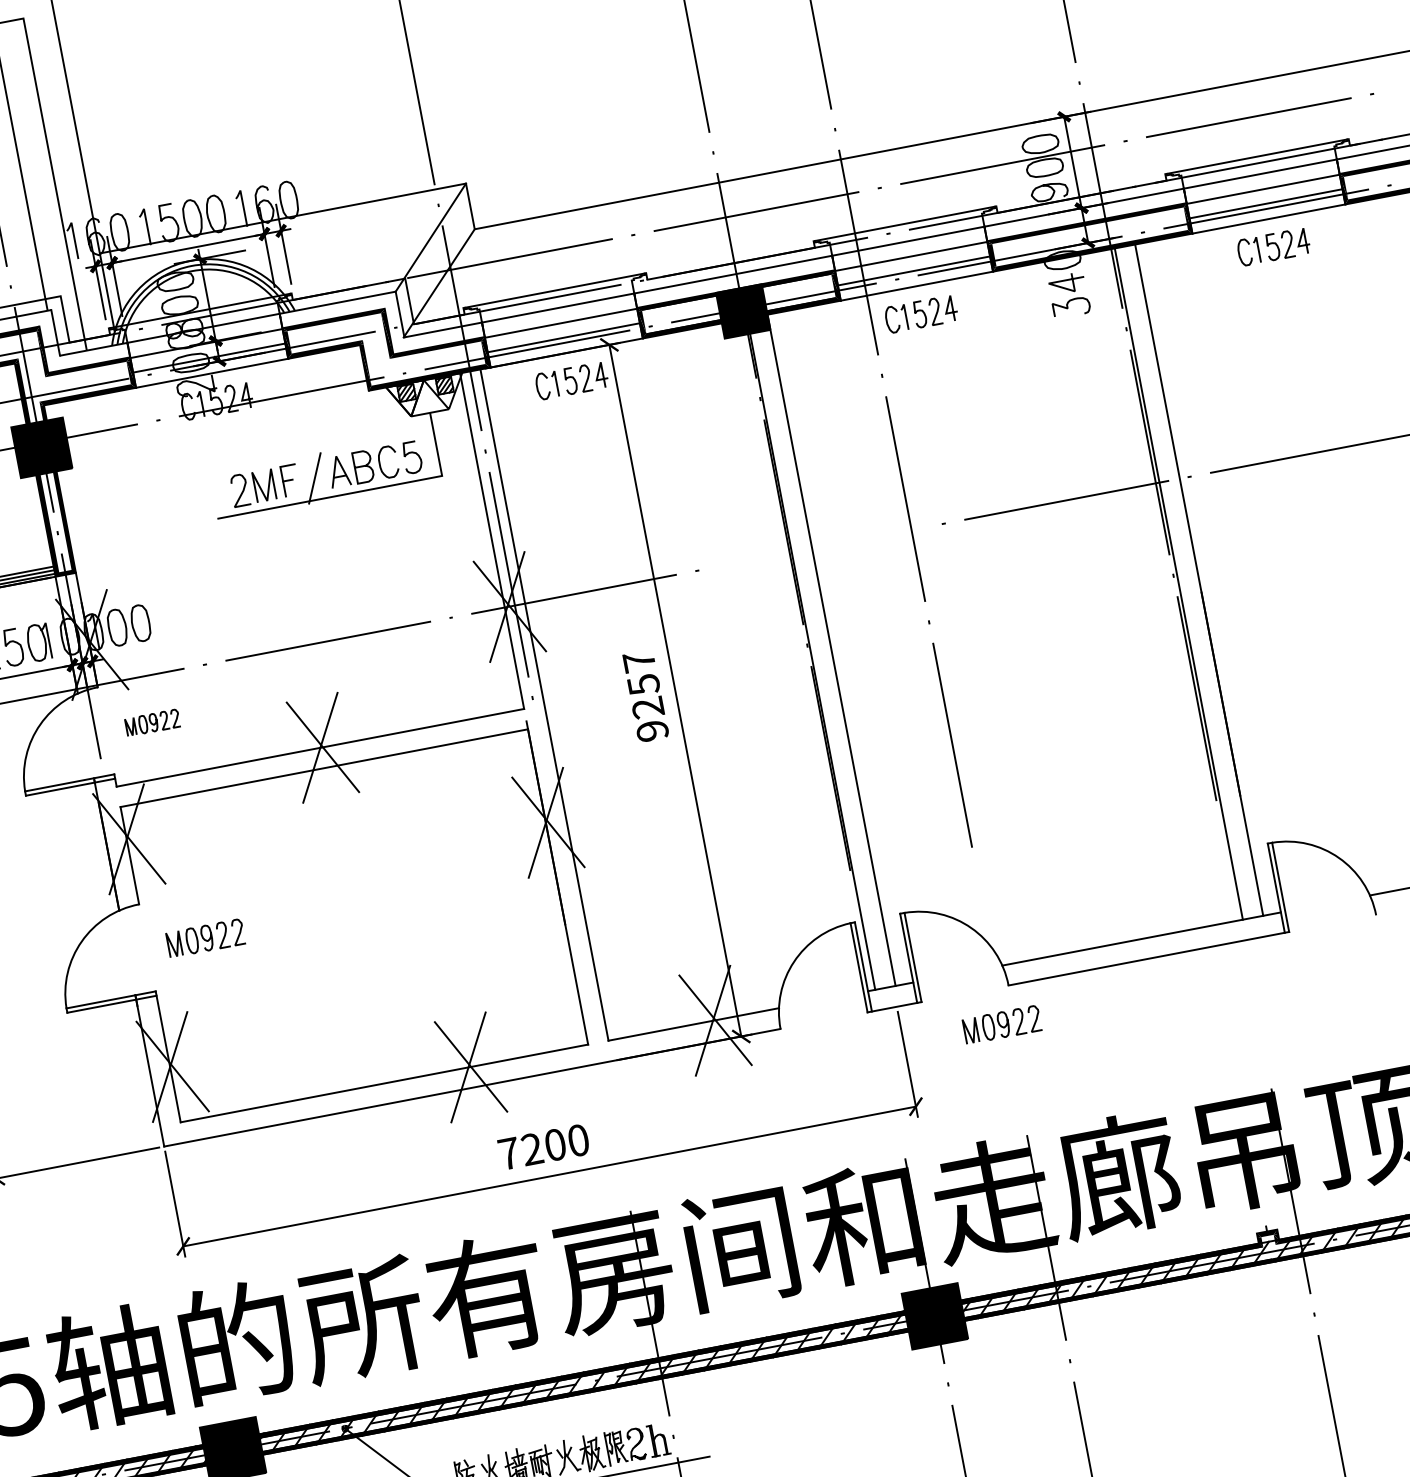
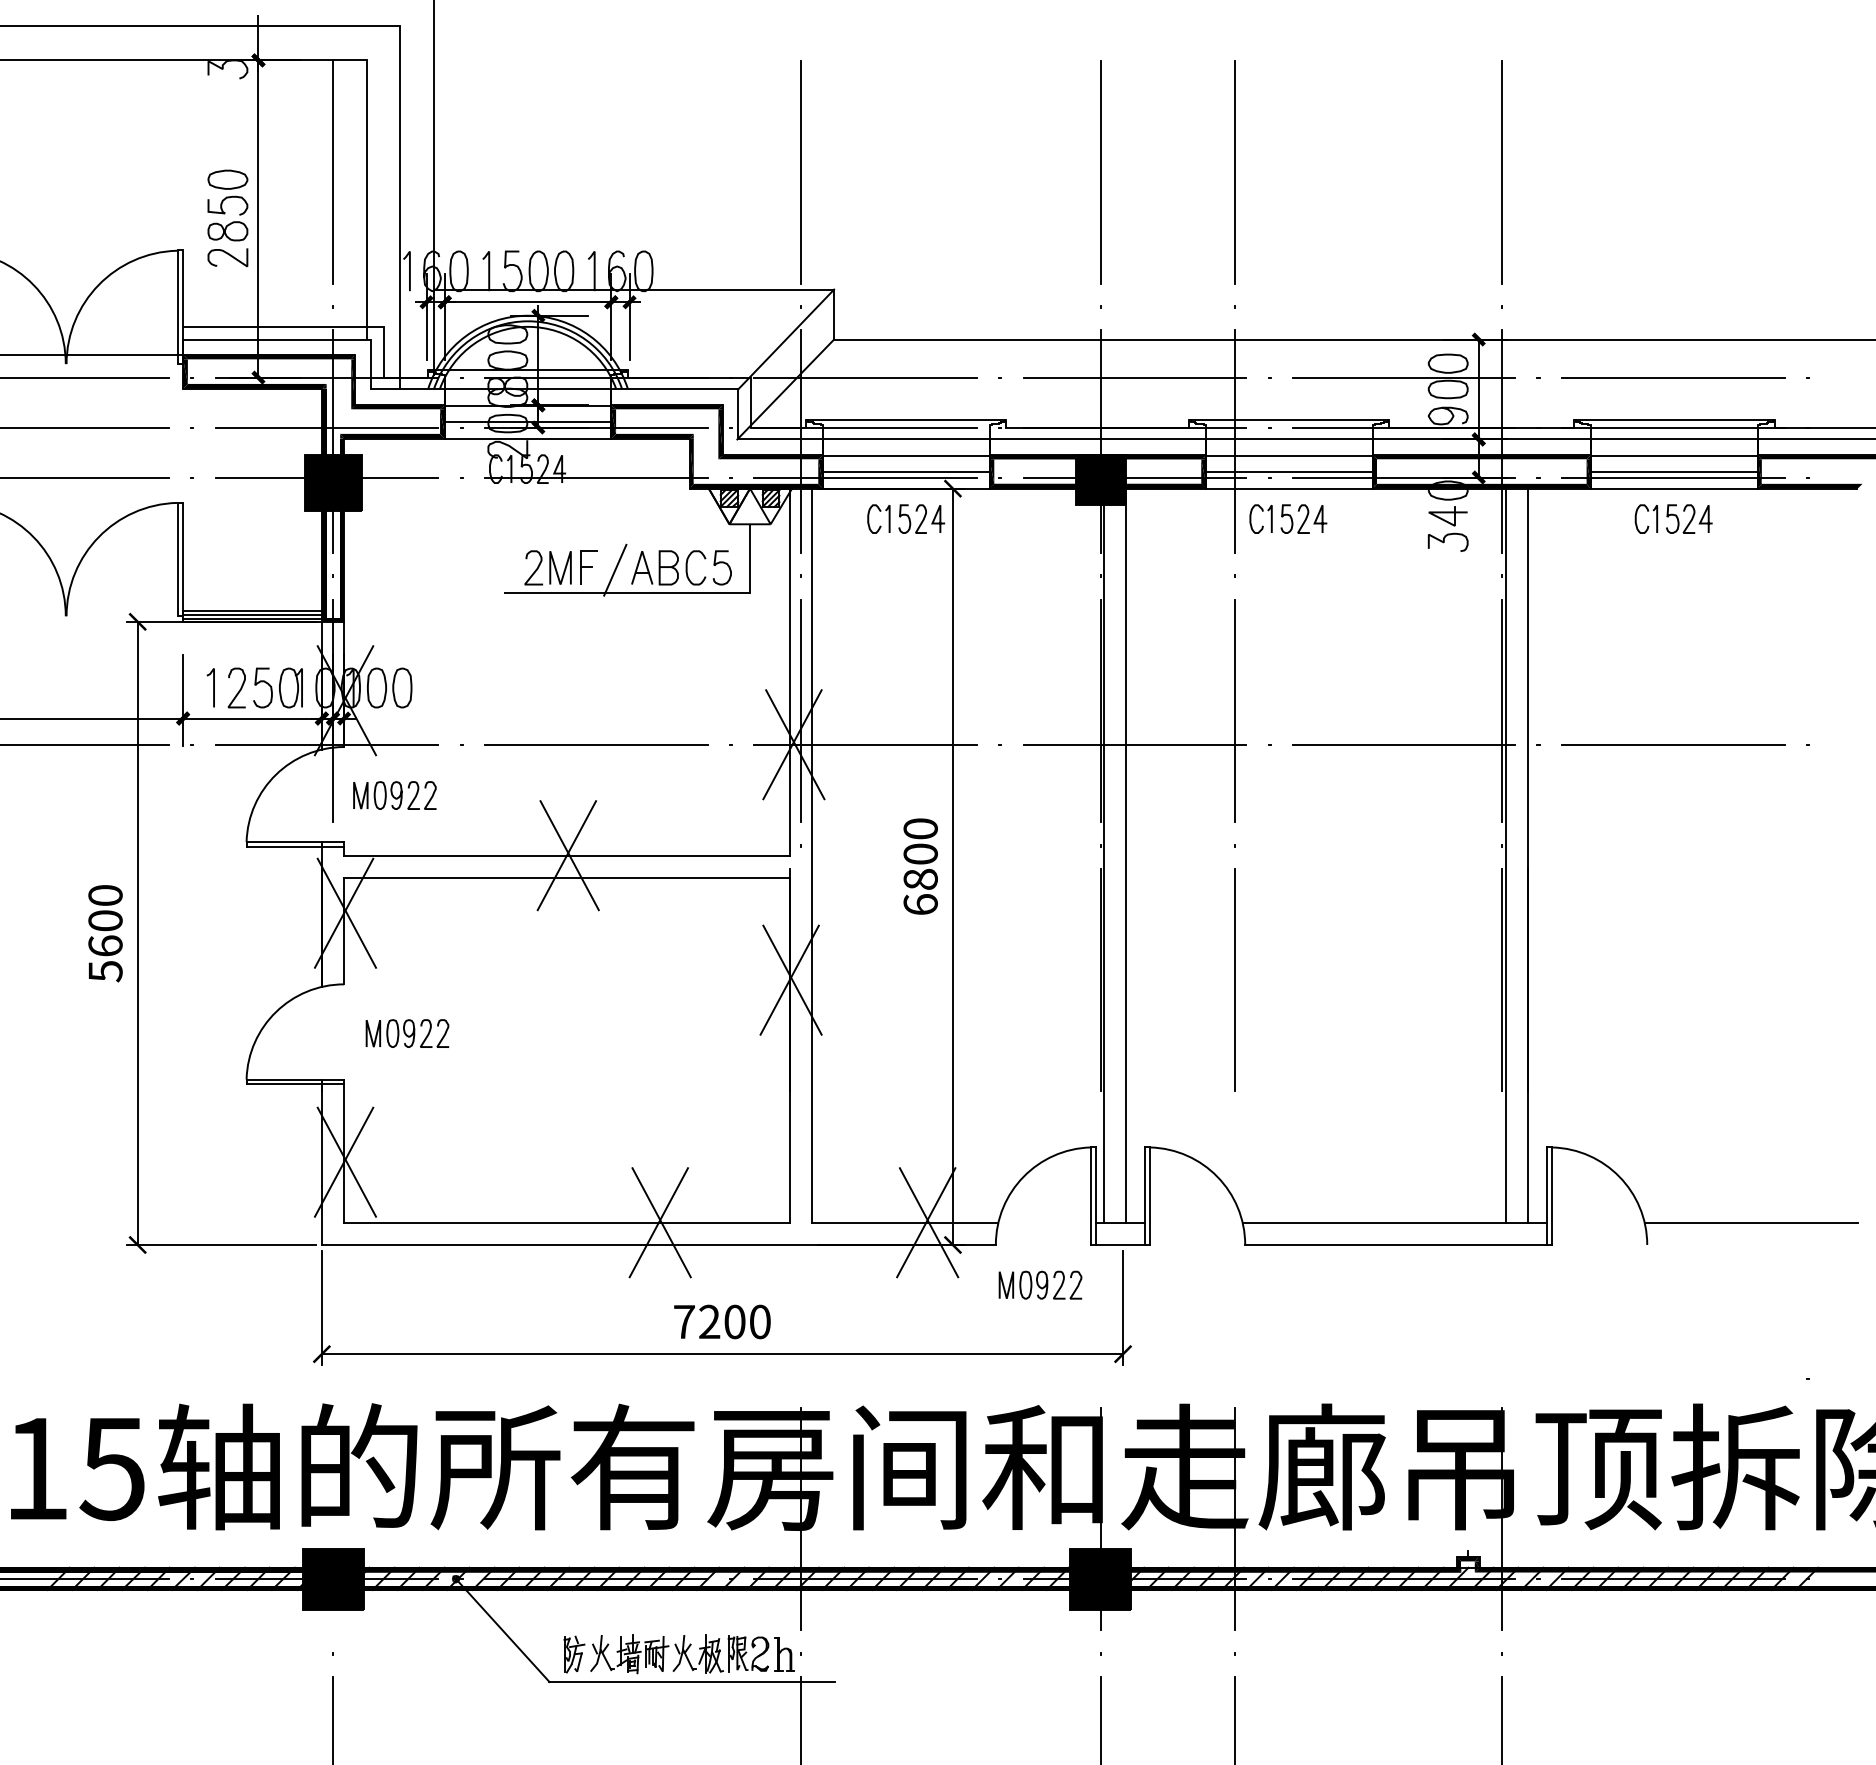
line: (820, 547) -> (1134, 744), added
text: (645, 696) -> (920, 866), 9257 -> 6800
part: (152, 722) -> (394, 795), size x1.43
part: (1002, 1024) -> (1040, 1284), moved

